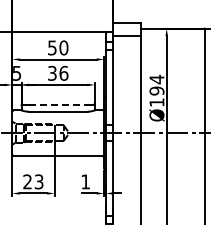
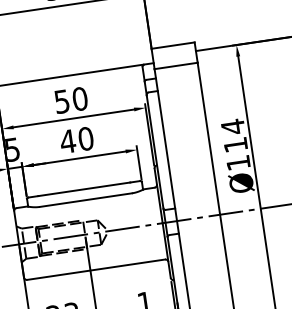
text: (57, 72) -> (75, 138), 36 -> 40
text: (156, 90) -> (234, 144), Ø194 -> Ø114
line: (58, 104) -> (84, 188), dashed -> solid

